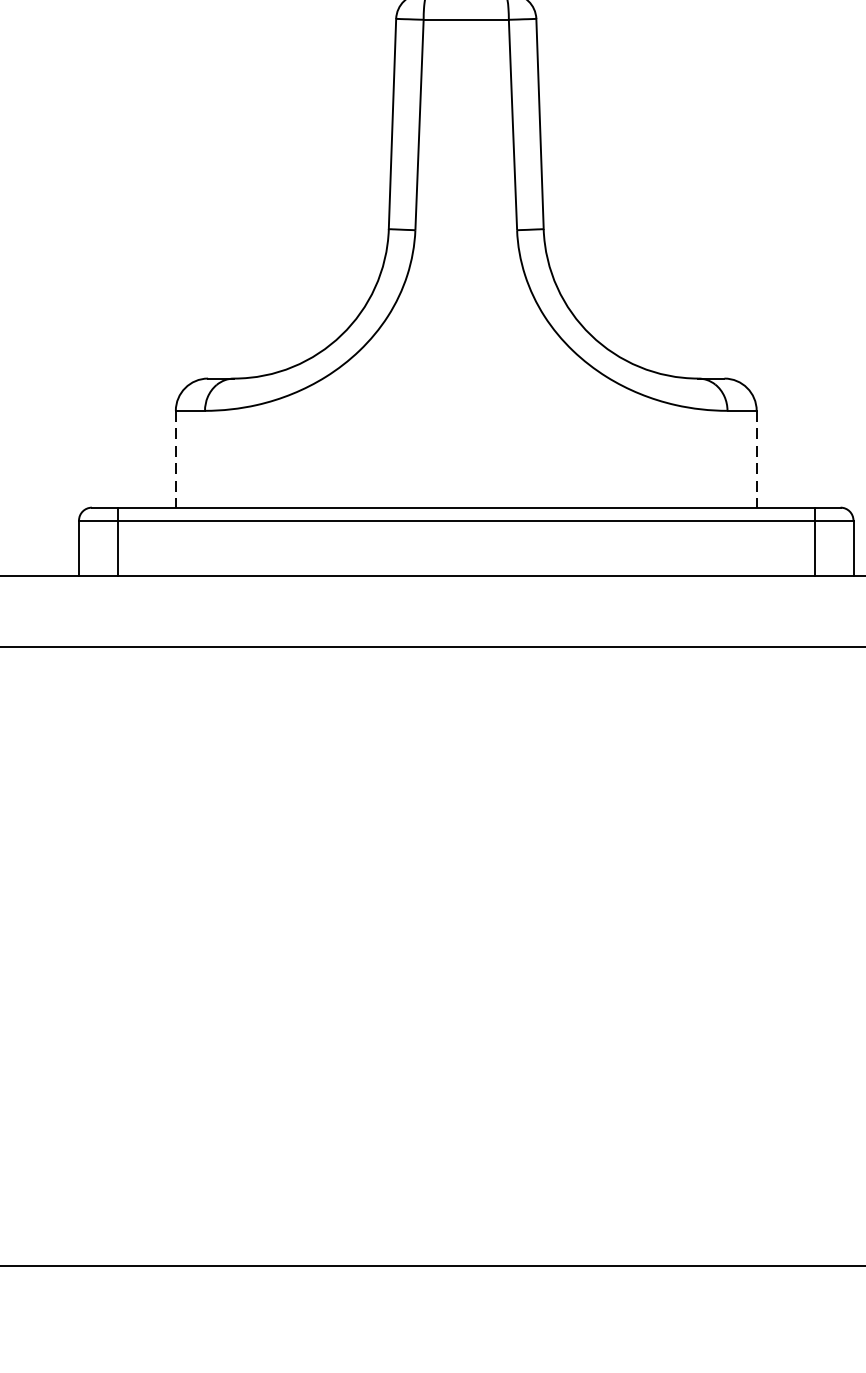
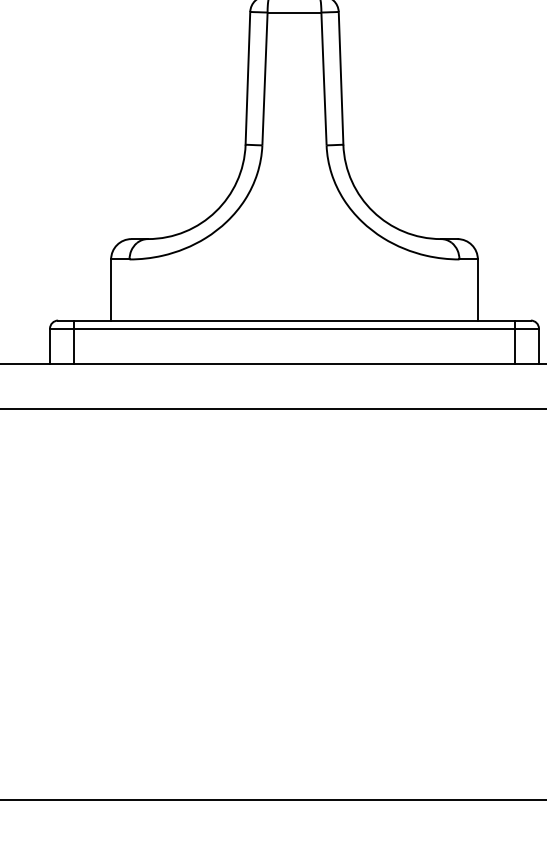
line: (176, 460) -> (111, 290), dashed -> solid
line: (756, 460) -> (477, 290), dashed -> solid

